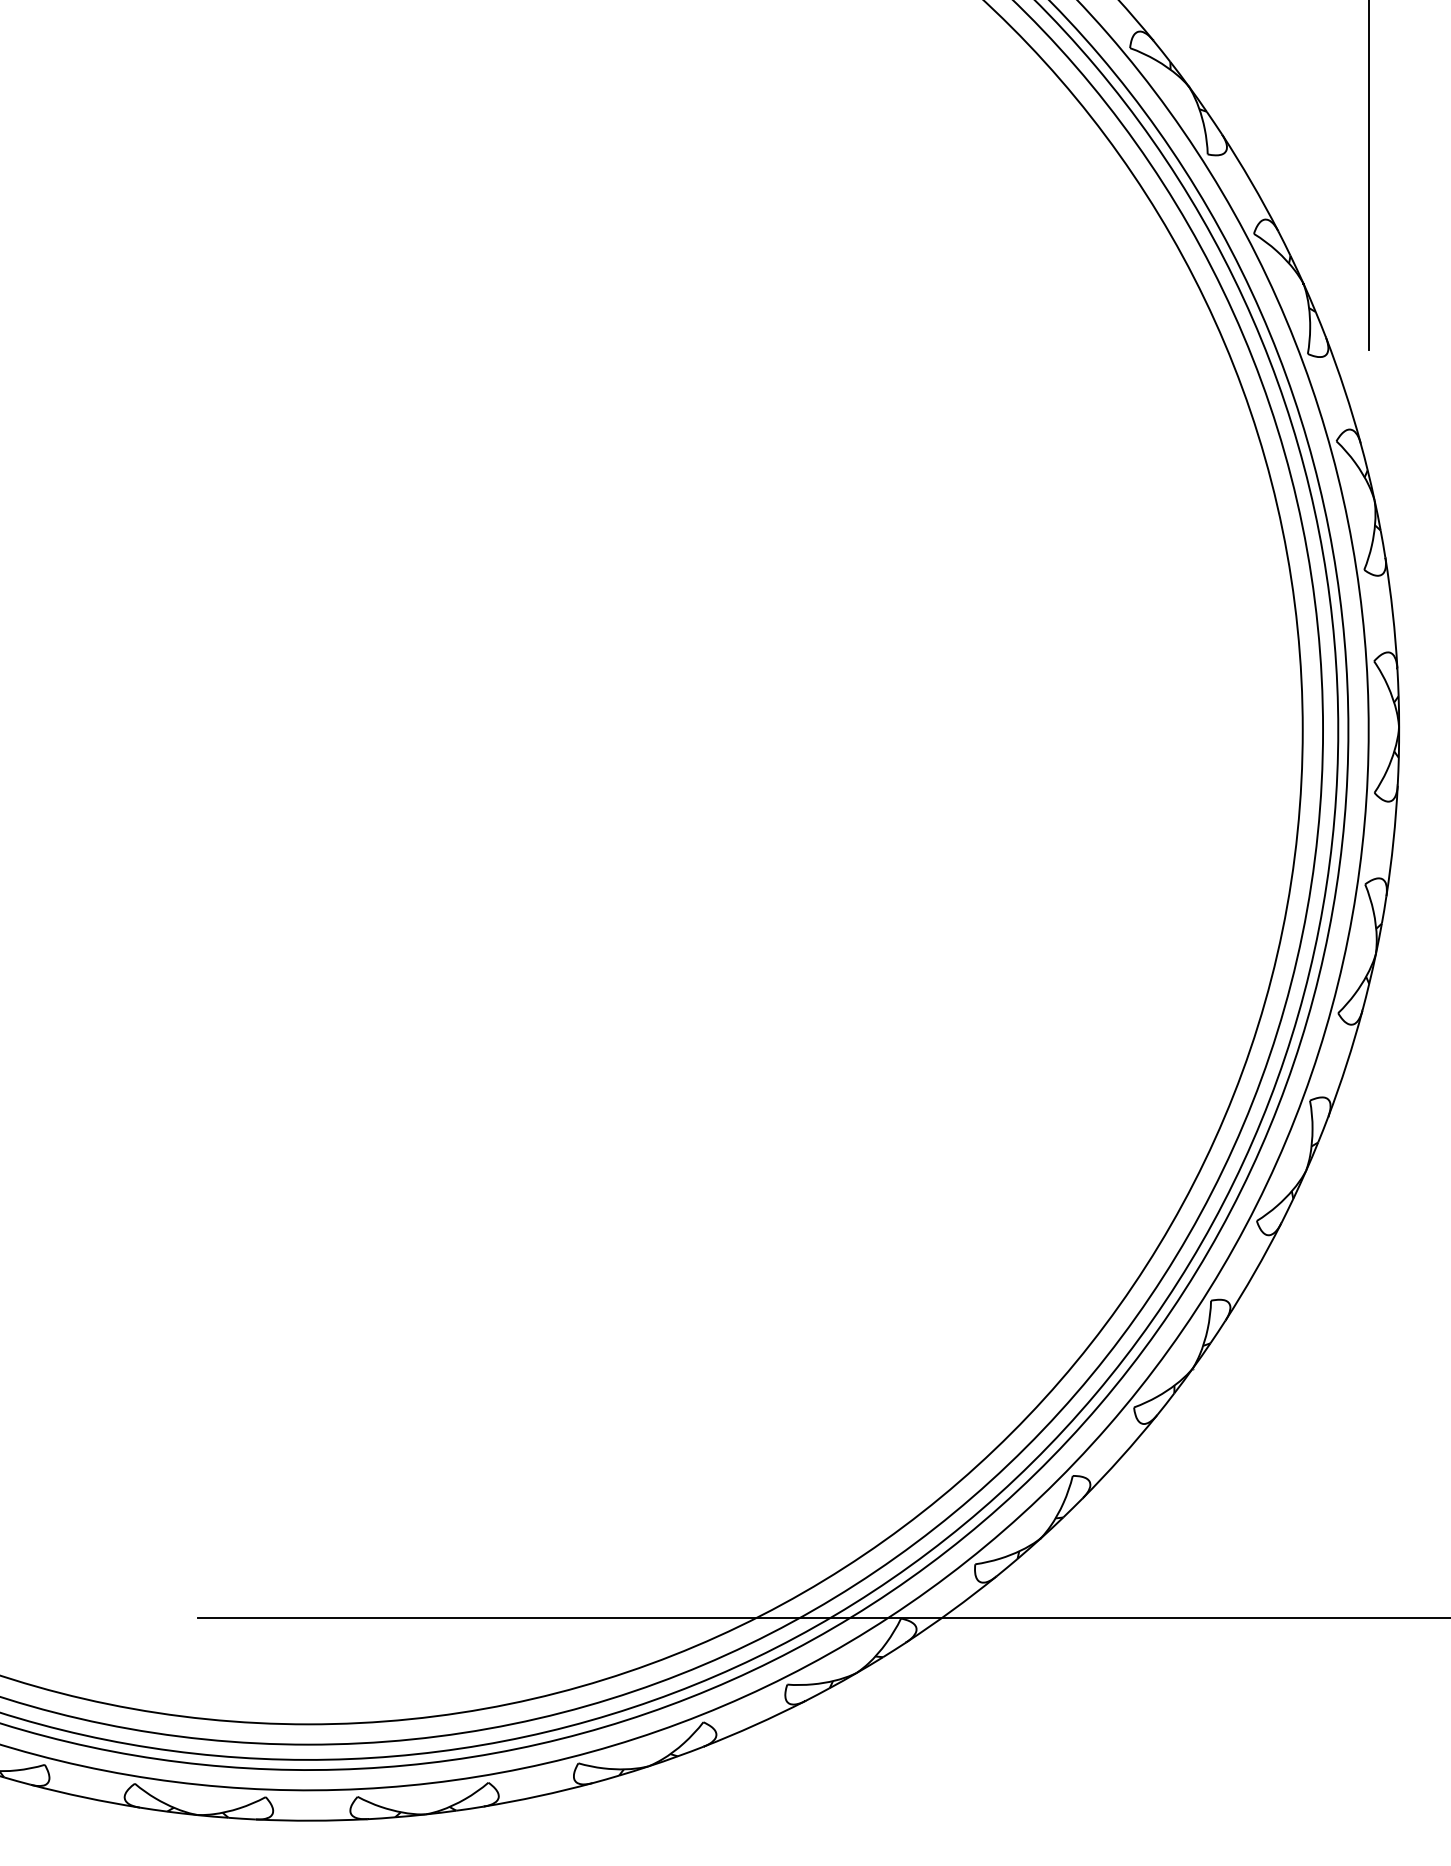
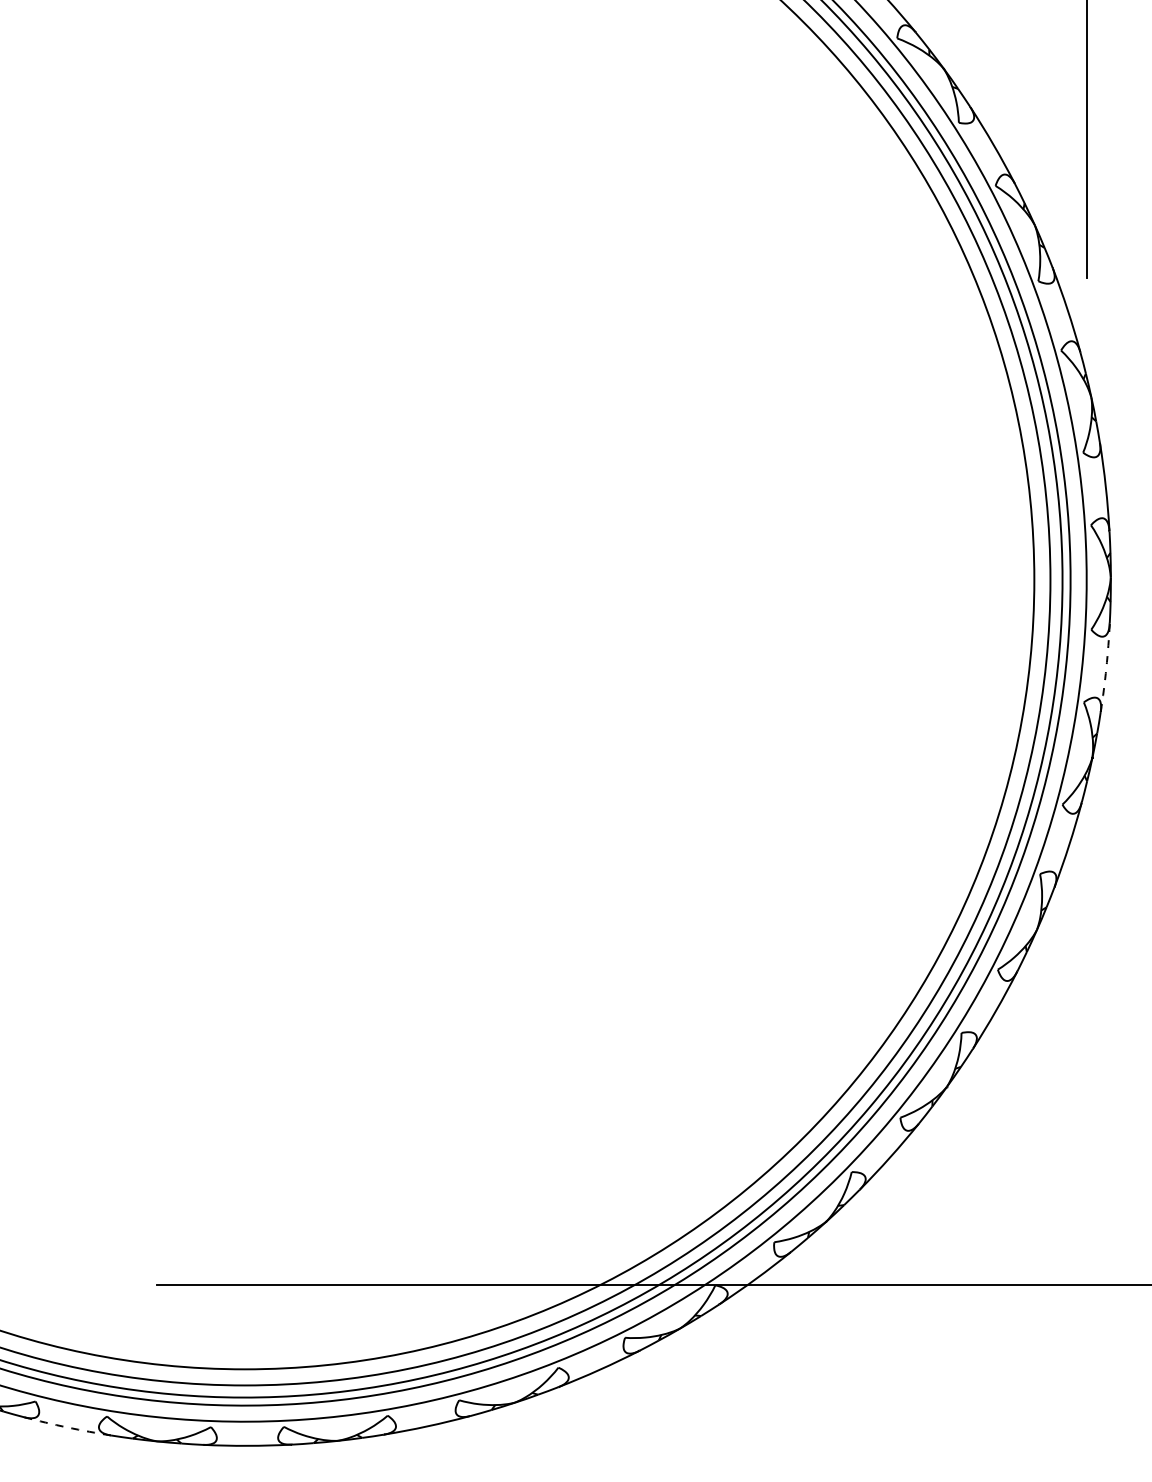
arc: (1393, 841) -> (1106, 668), solid -> dashed
arc: (85, 1797) -> (67, 1427), solid -> dashed

